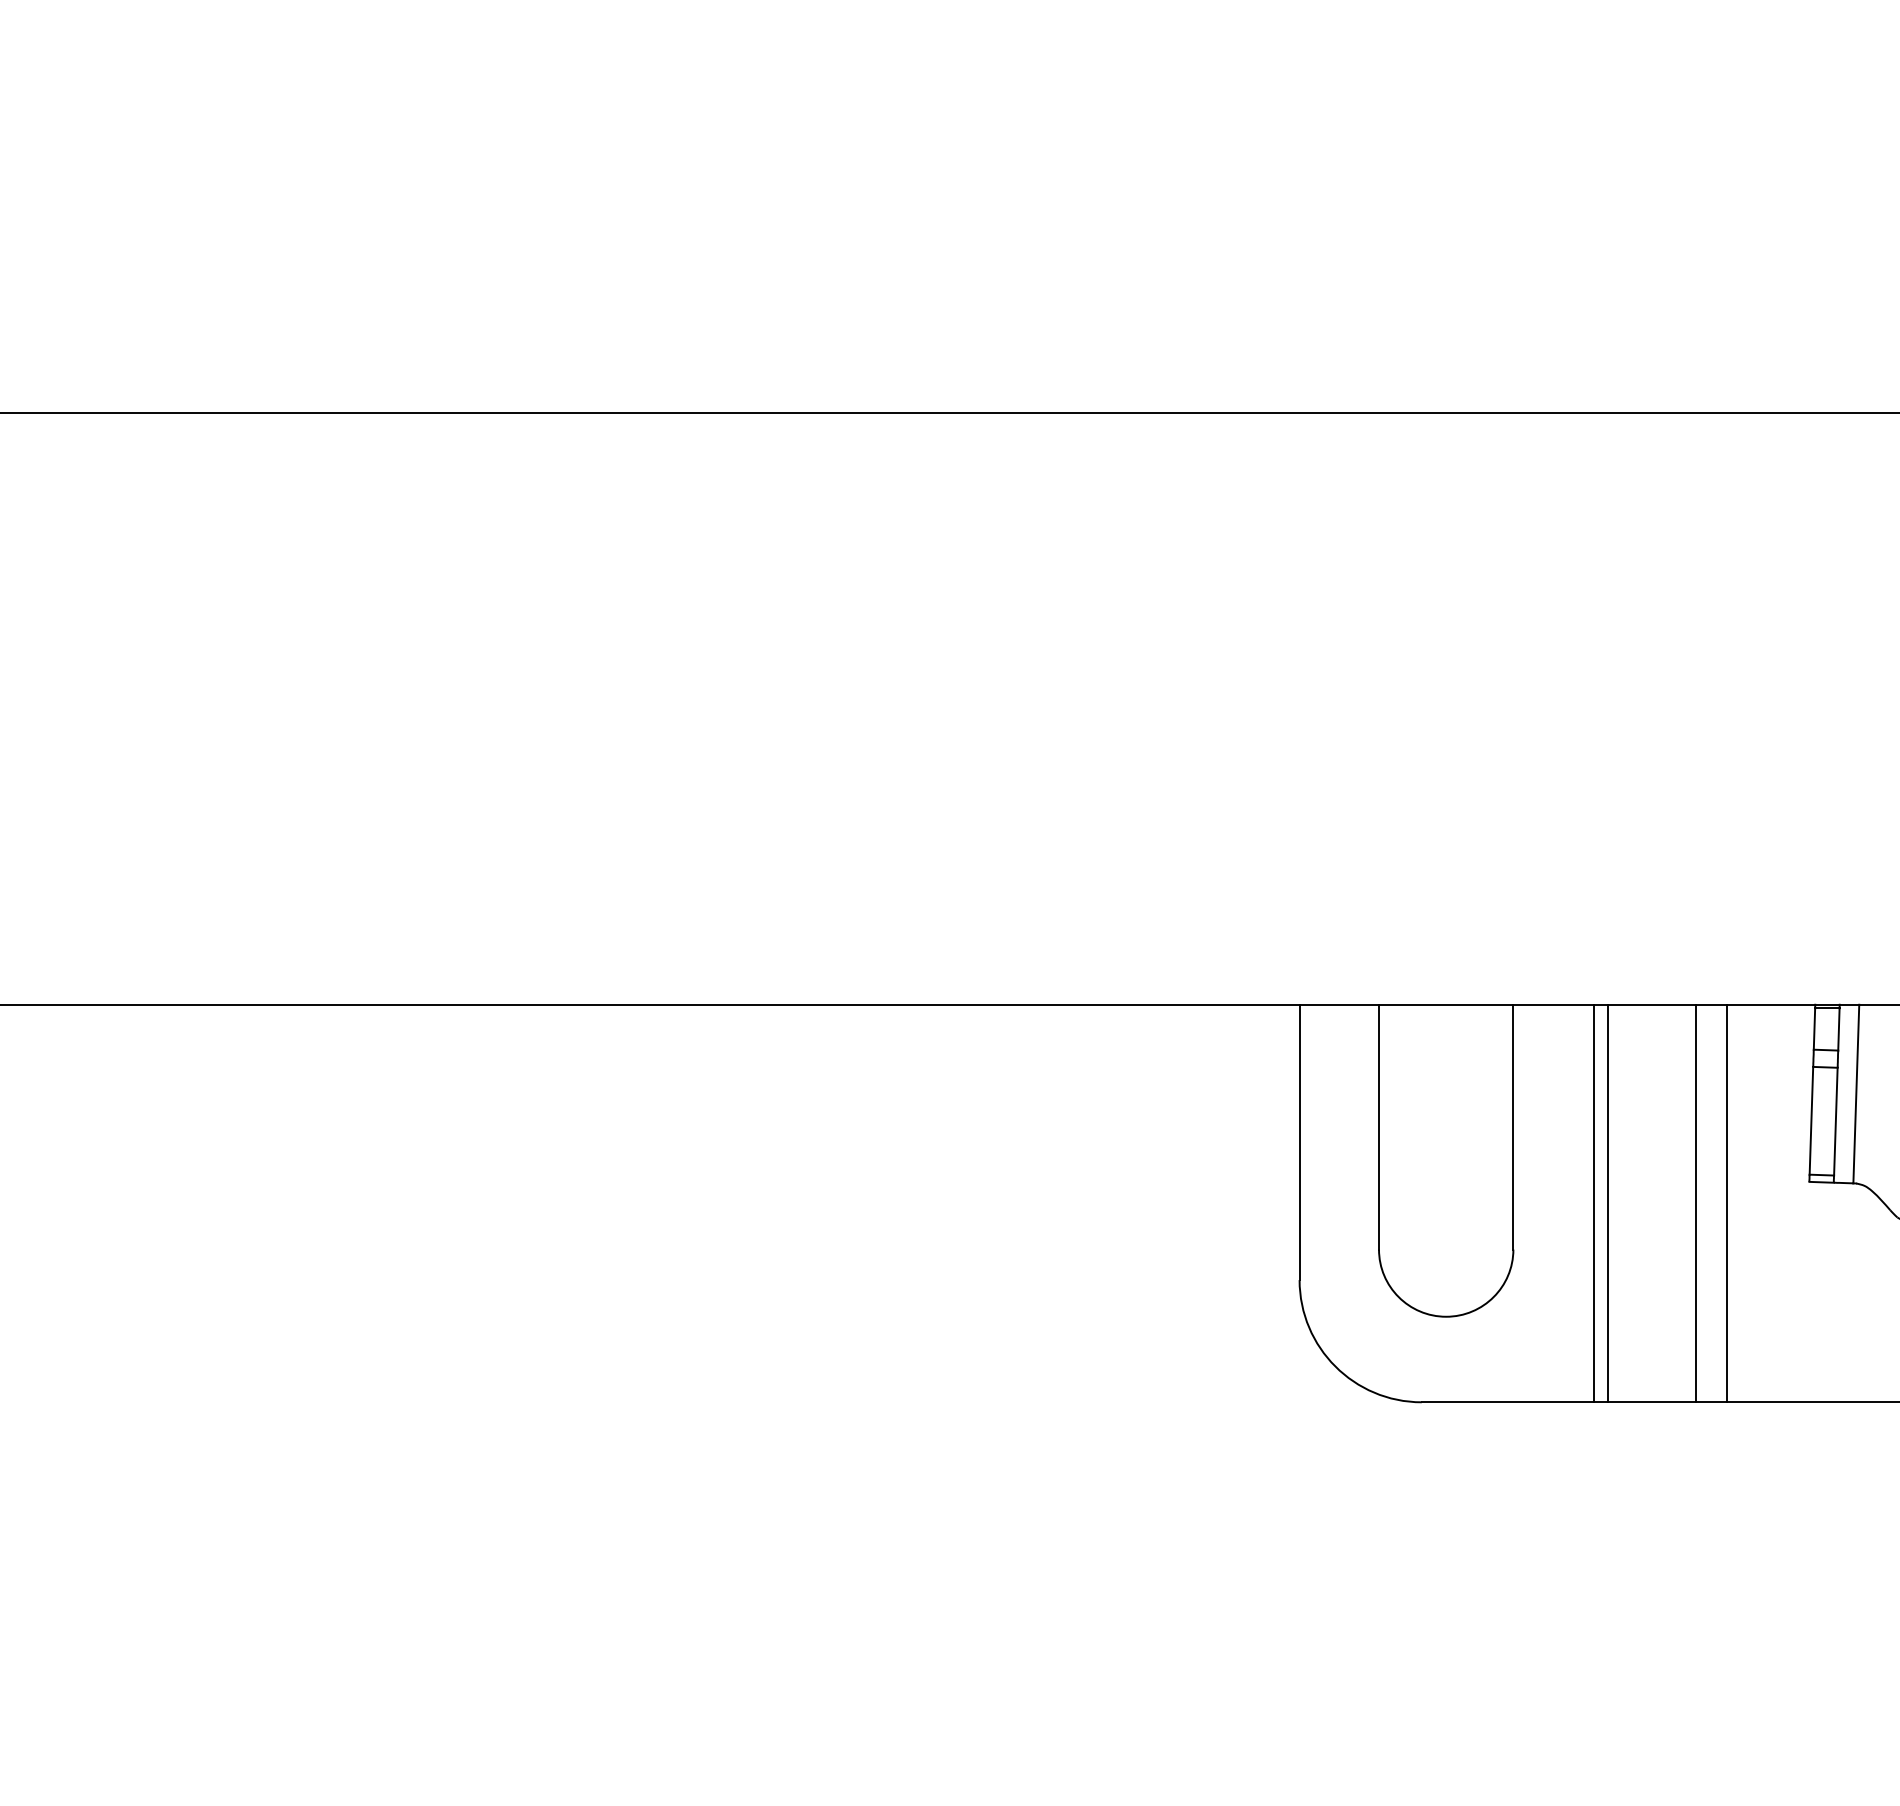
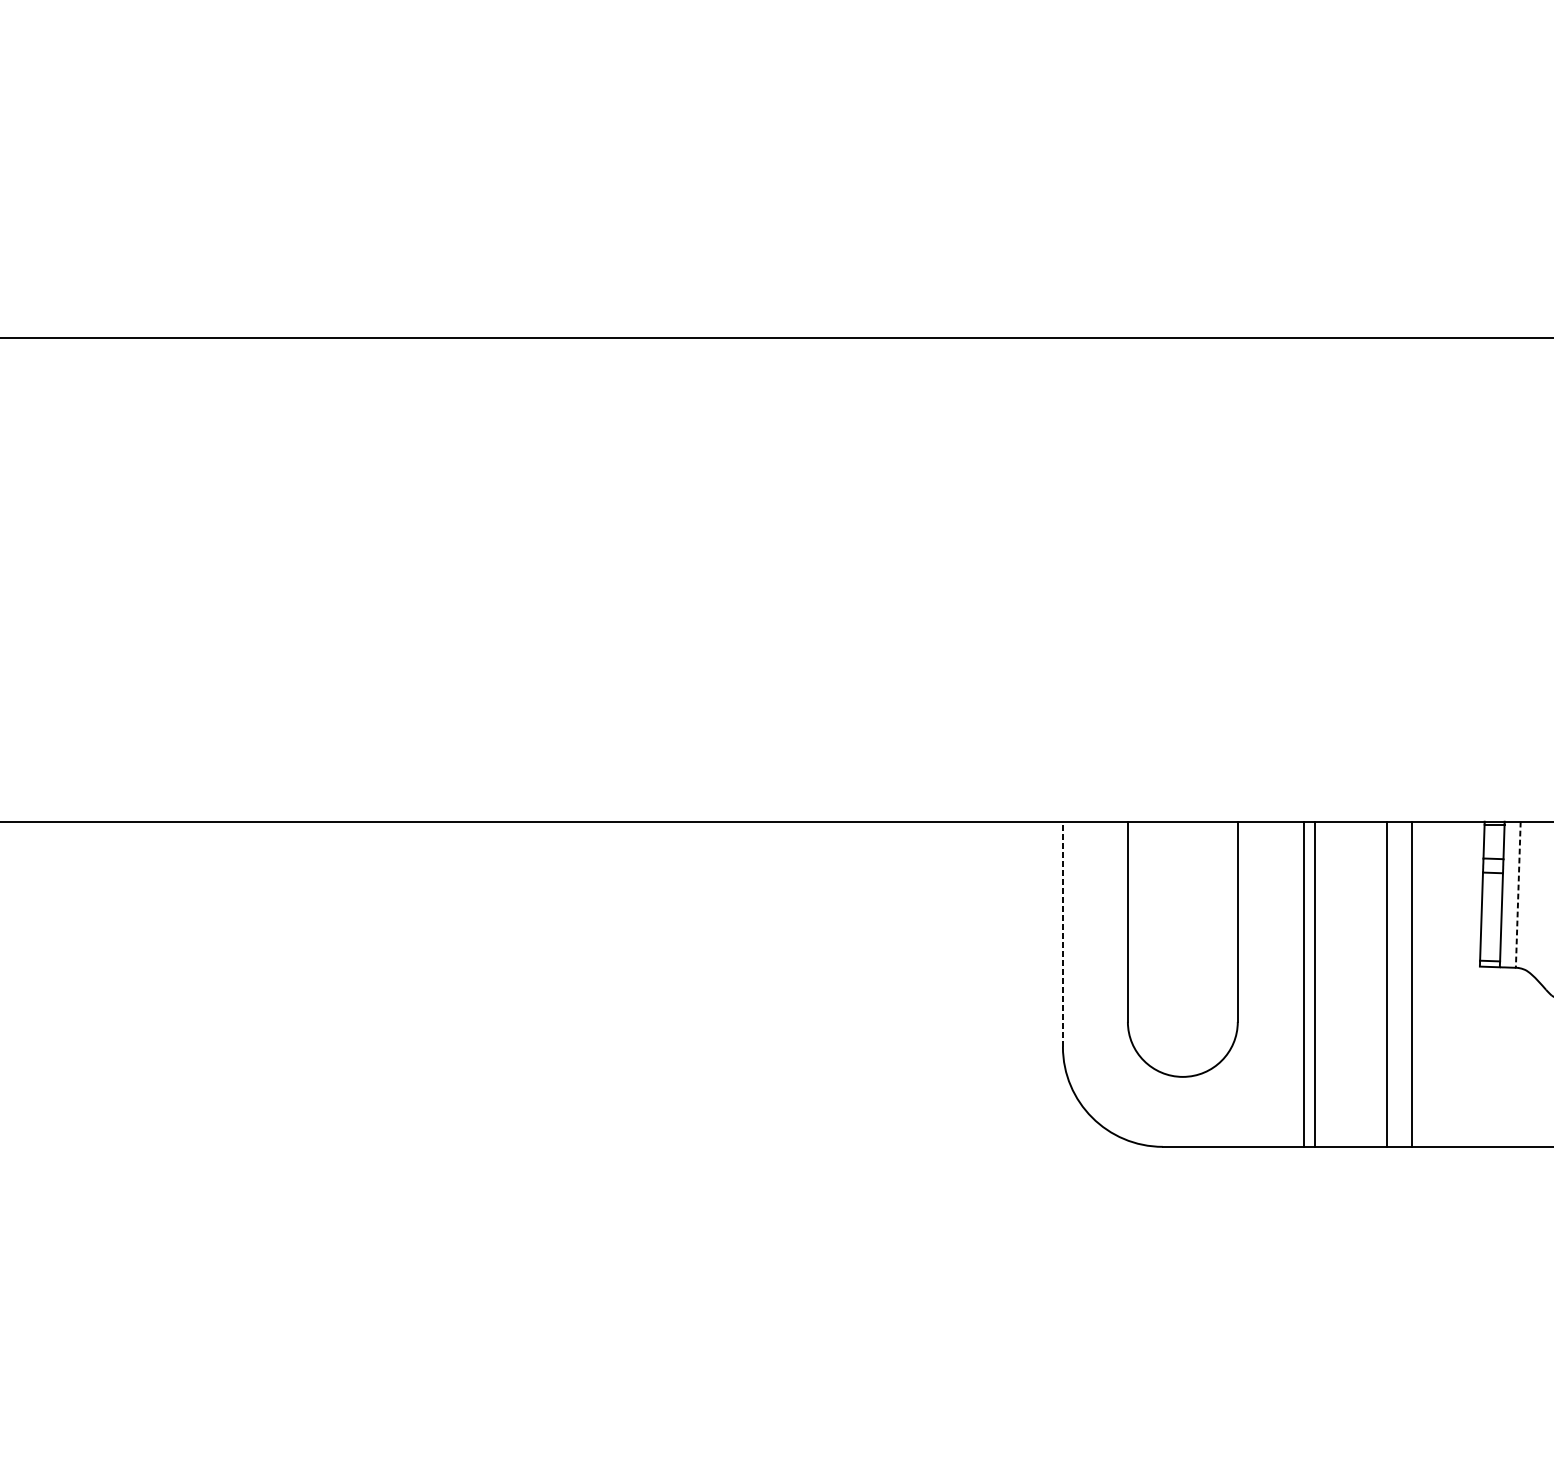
line: (1856, 1094) -> (1518, 895), solid -> dashed
line: (1299, 1142) -> (1062, 934), solid -> dashed

